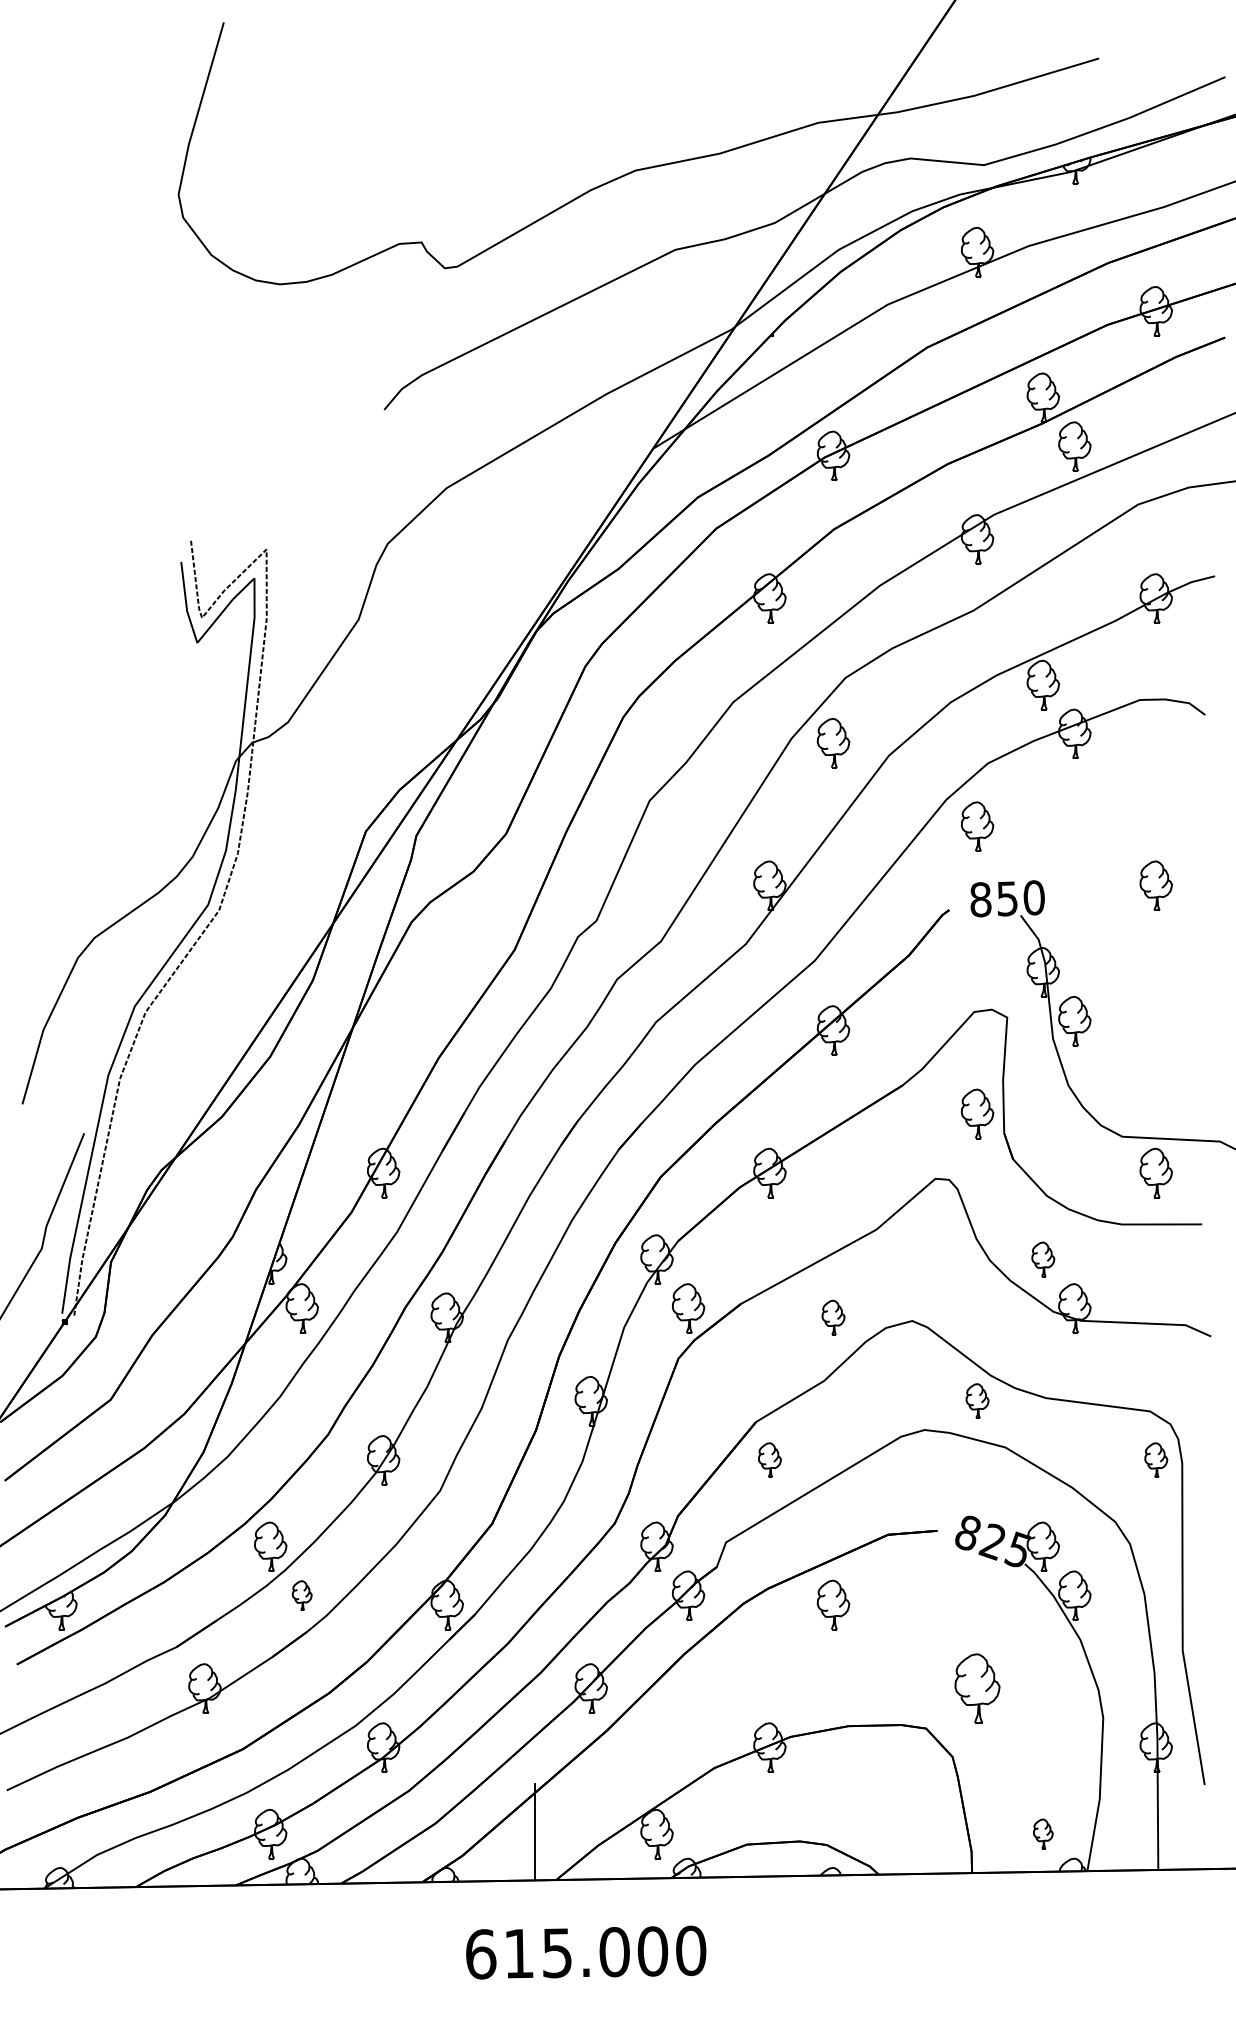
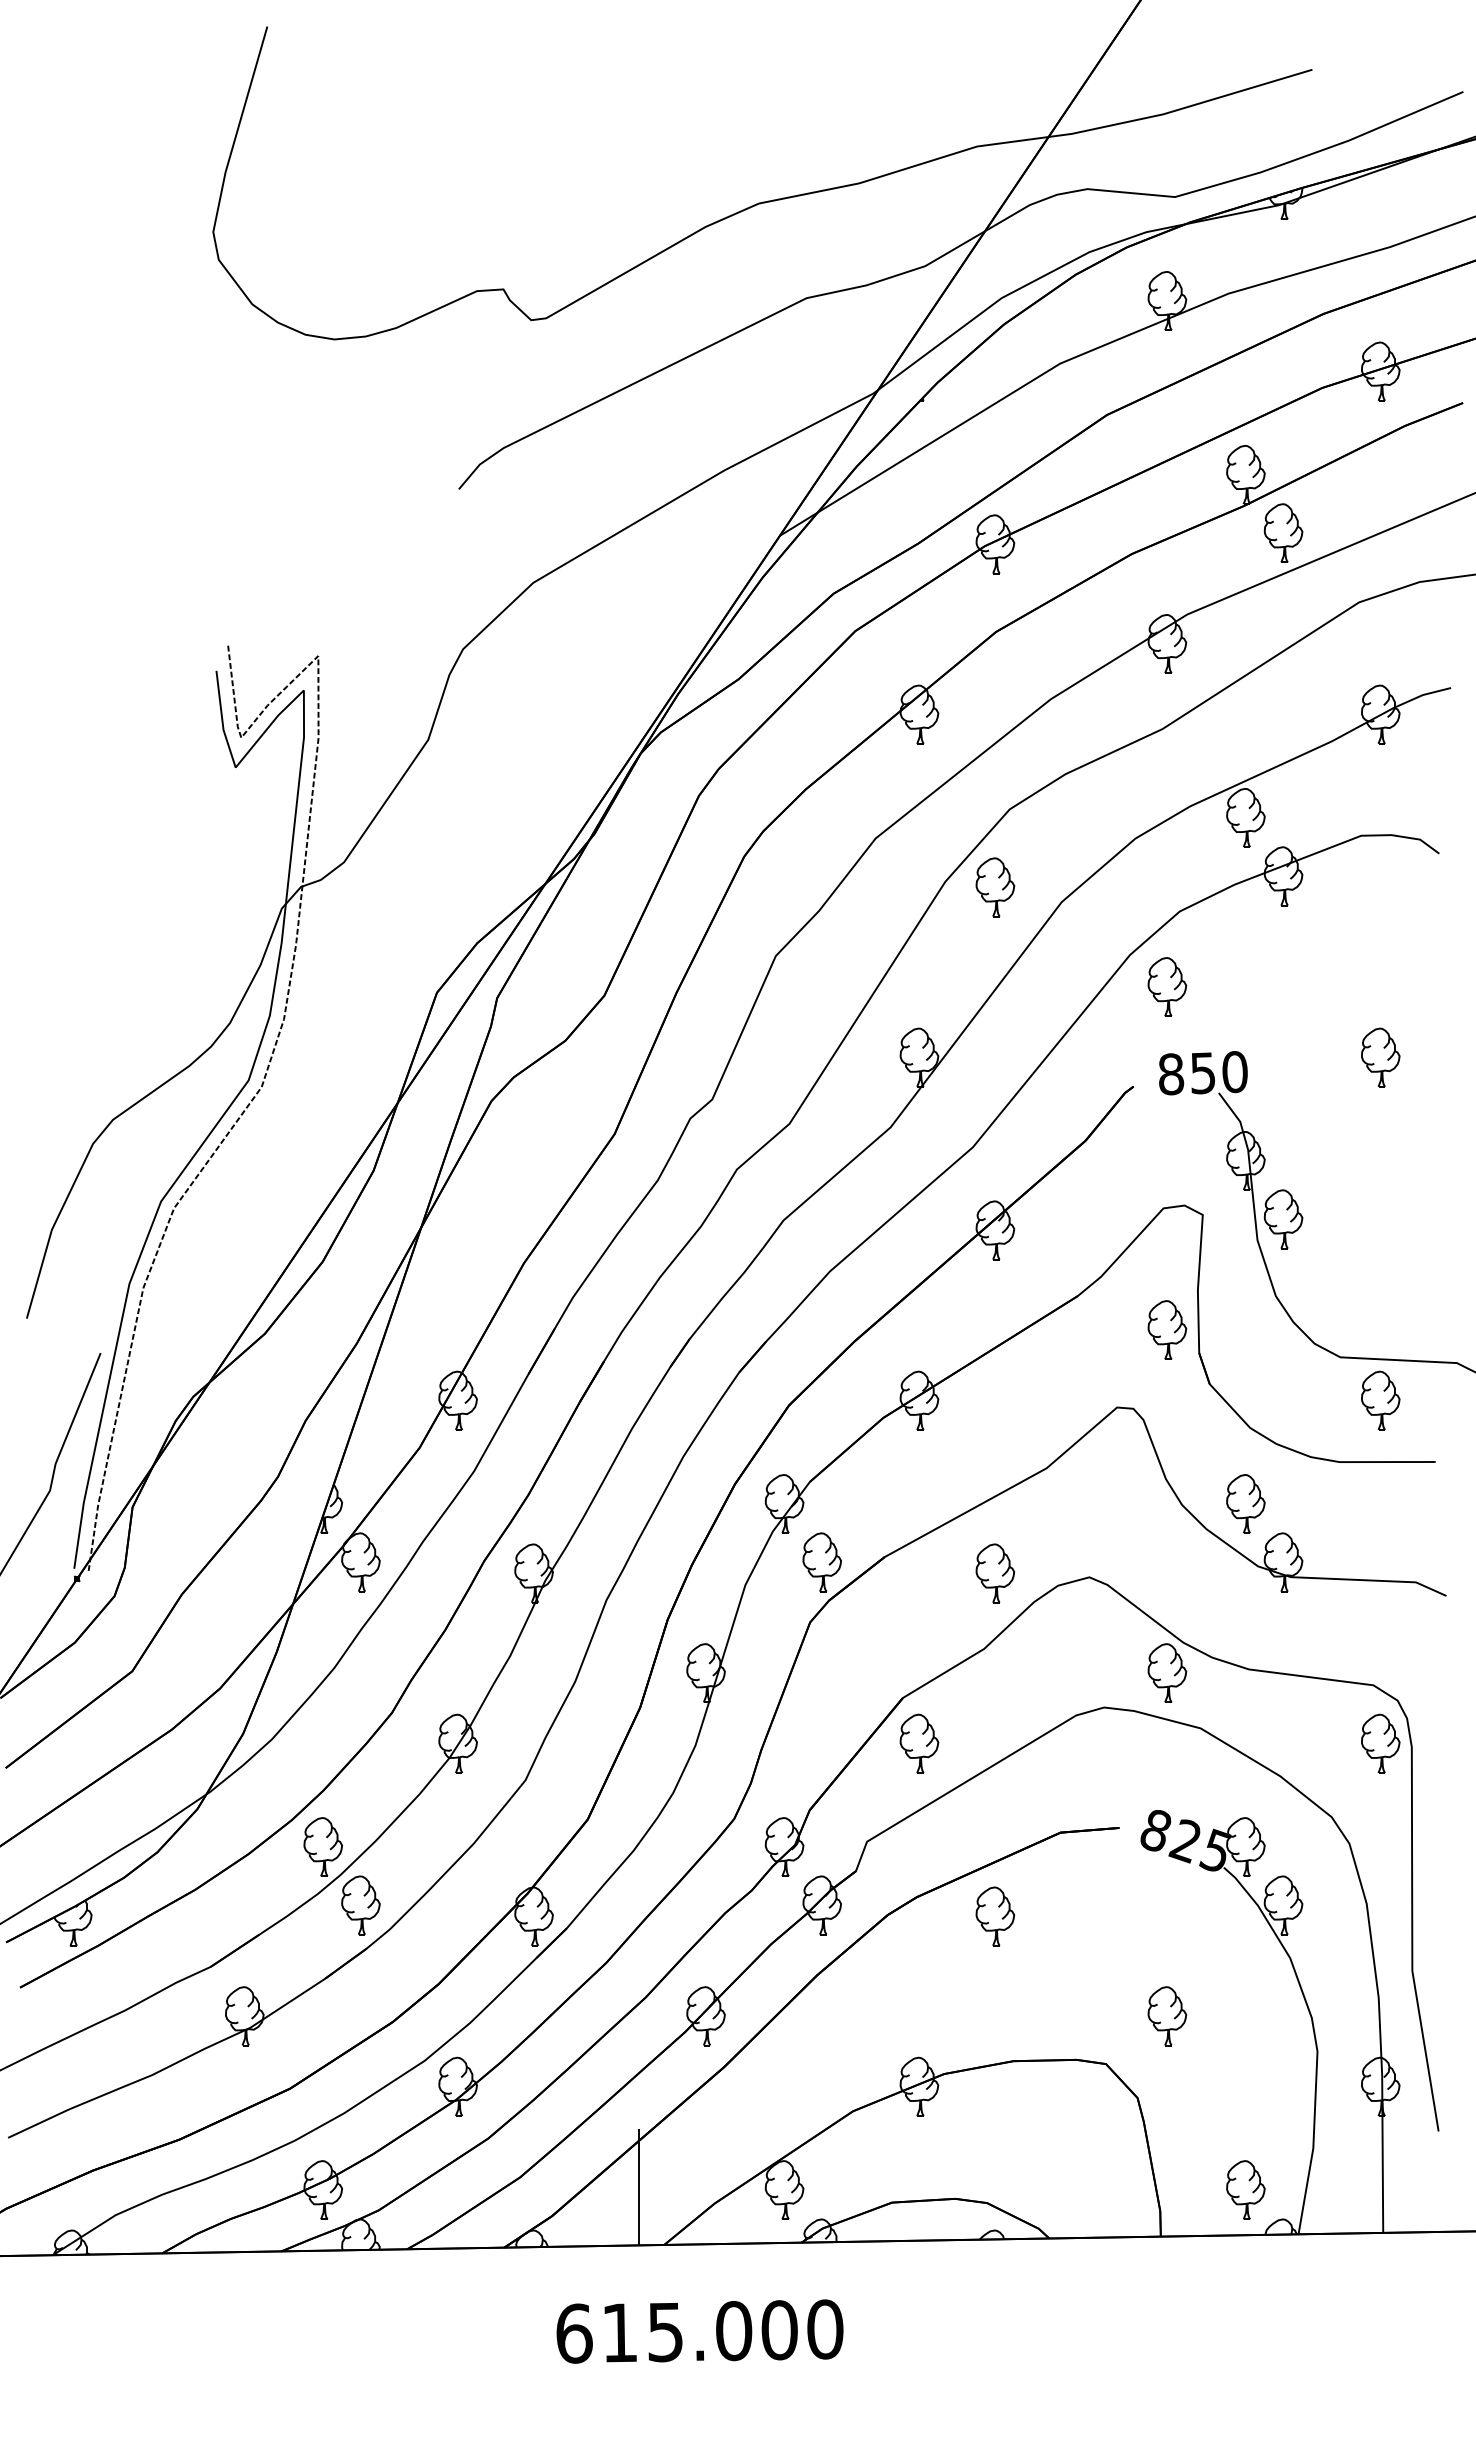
part: (1042, 1259) -> (1245, 1503), size x1.43
part: (833, 1317) -> (995, 1573), size x1.43
part: (977, 1400) -> (1167, 1672), size x1.43
part: (769, 1460) -> (919, 1743), size x1.43
part: (1156, 1460) -> (1380, 1743), size x1.43
part: (301, 1595) -> (360, 1905), size x1.67
part: (977, 1688) -> (1167, 2016), size x0.71
part: (1042, 1833) -> (1245, 2189), size x1.67

